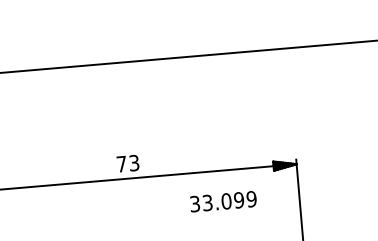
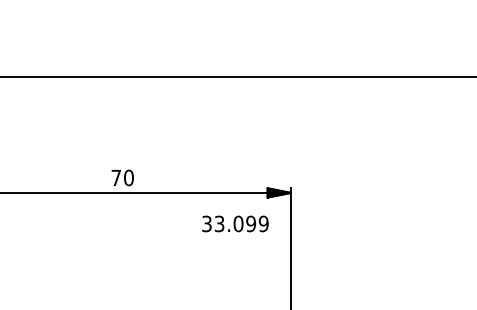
text: (133, 162) -> (128, 177), 73 -> 70
text: (223, 201) -> (235, 223), moved

